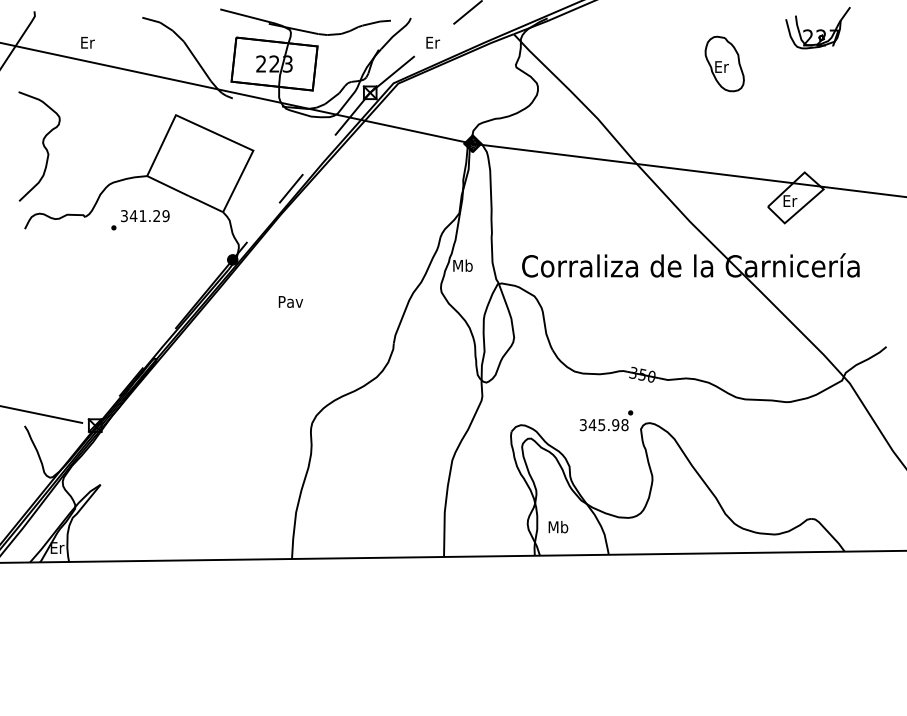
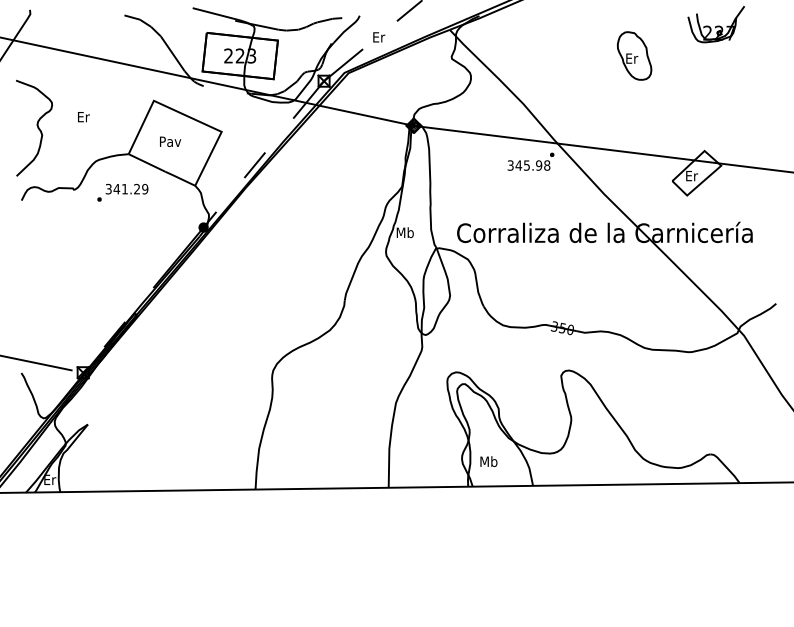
text: (87, 42) -> (83, 116), moved
text: (290, 301) -> (170, 141), moved
text: (606, 420) -> (531, 161), moved

